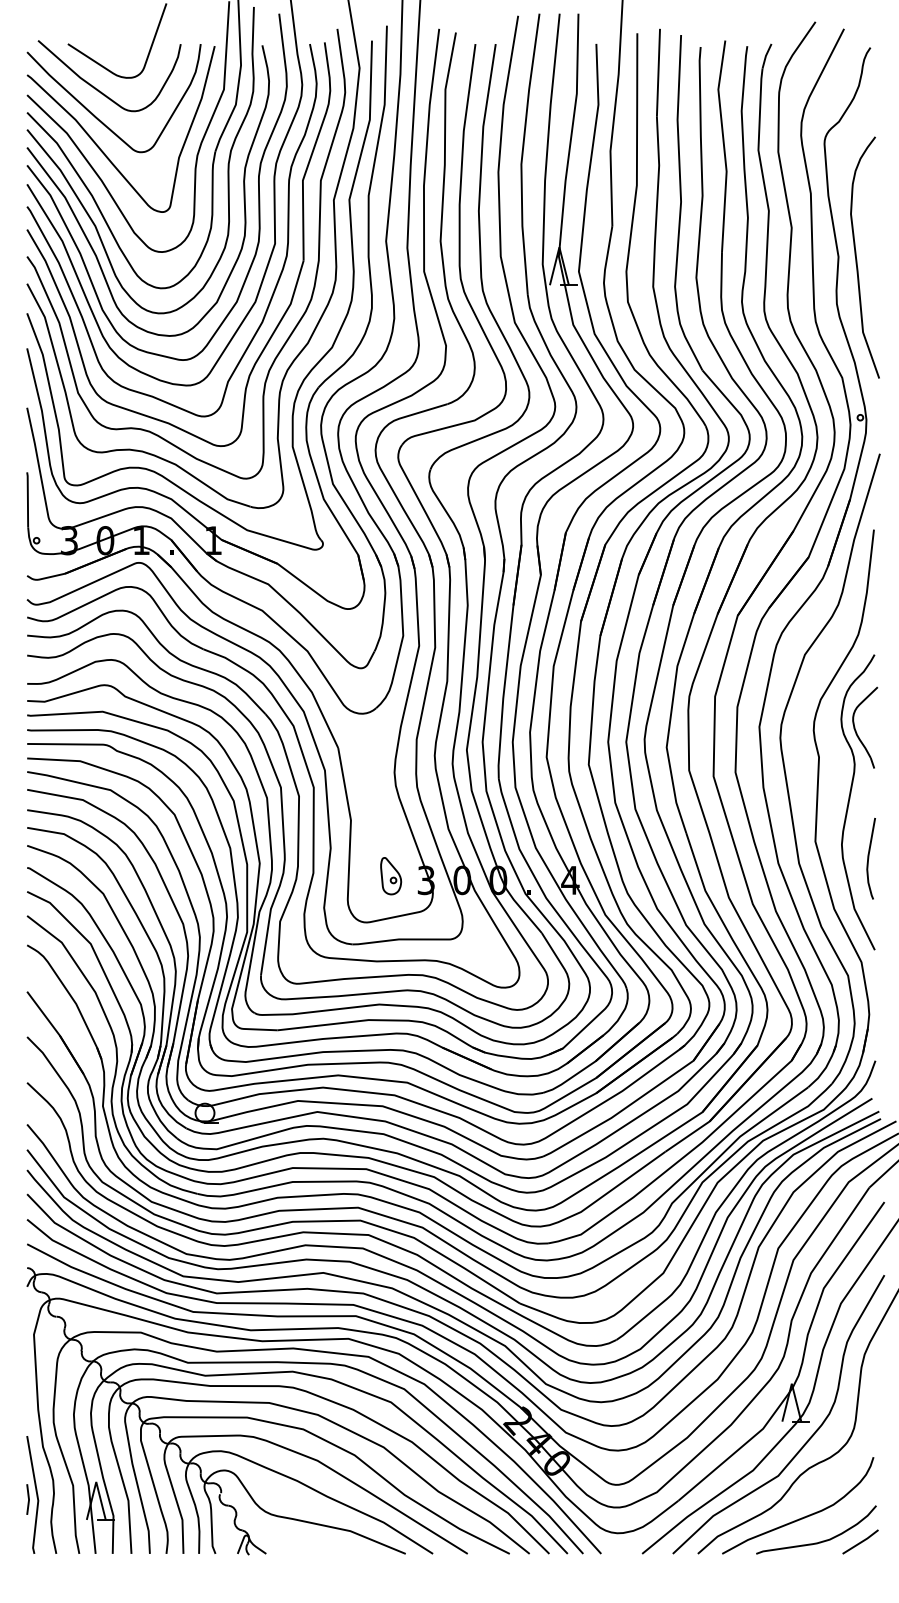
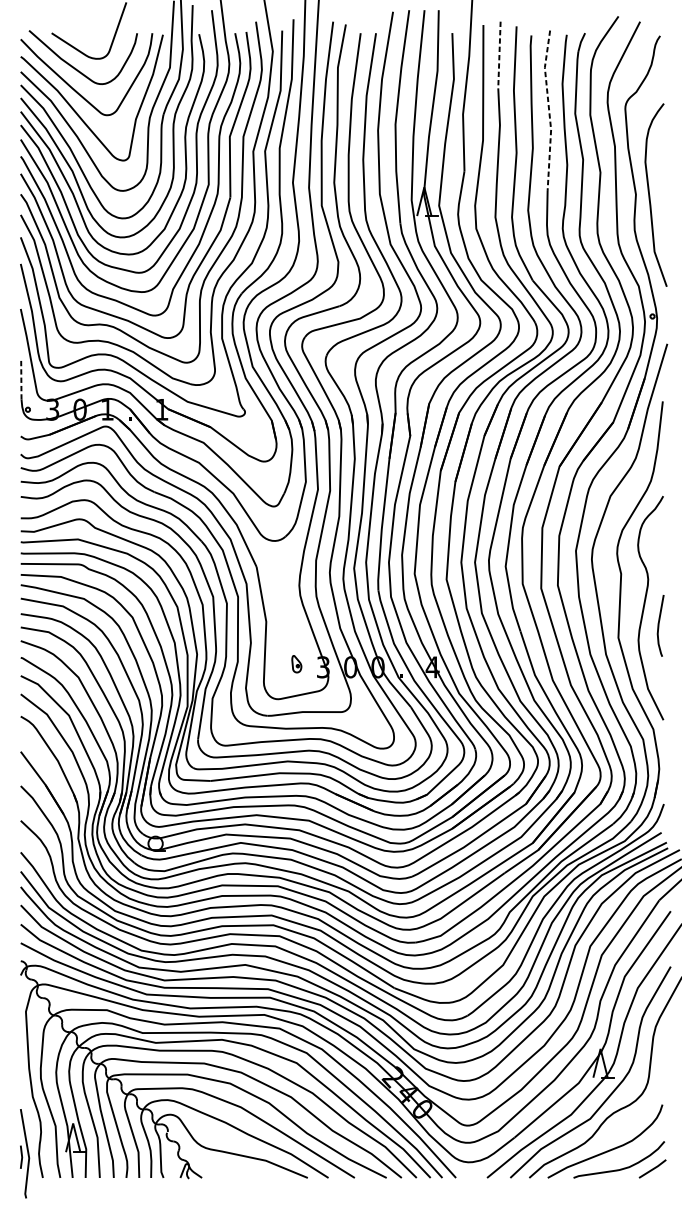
line: (658, 72) -> (499, 54), solid -> dashed
line: (724, 145) -> (549, 110), solid -> dashed
line: (27, 498) -> (21, 377), solid -> dashed
part: (856, 730) -> (649, 553), removed
curve: (869, 858) -> (659, 625), moved
part: (391, 876) -> (297, 664), size x0.6
part: (32, 1494) -> (24, 1153), moved

